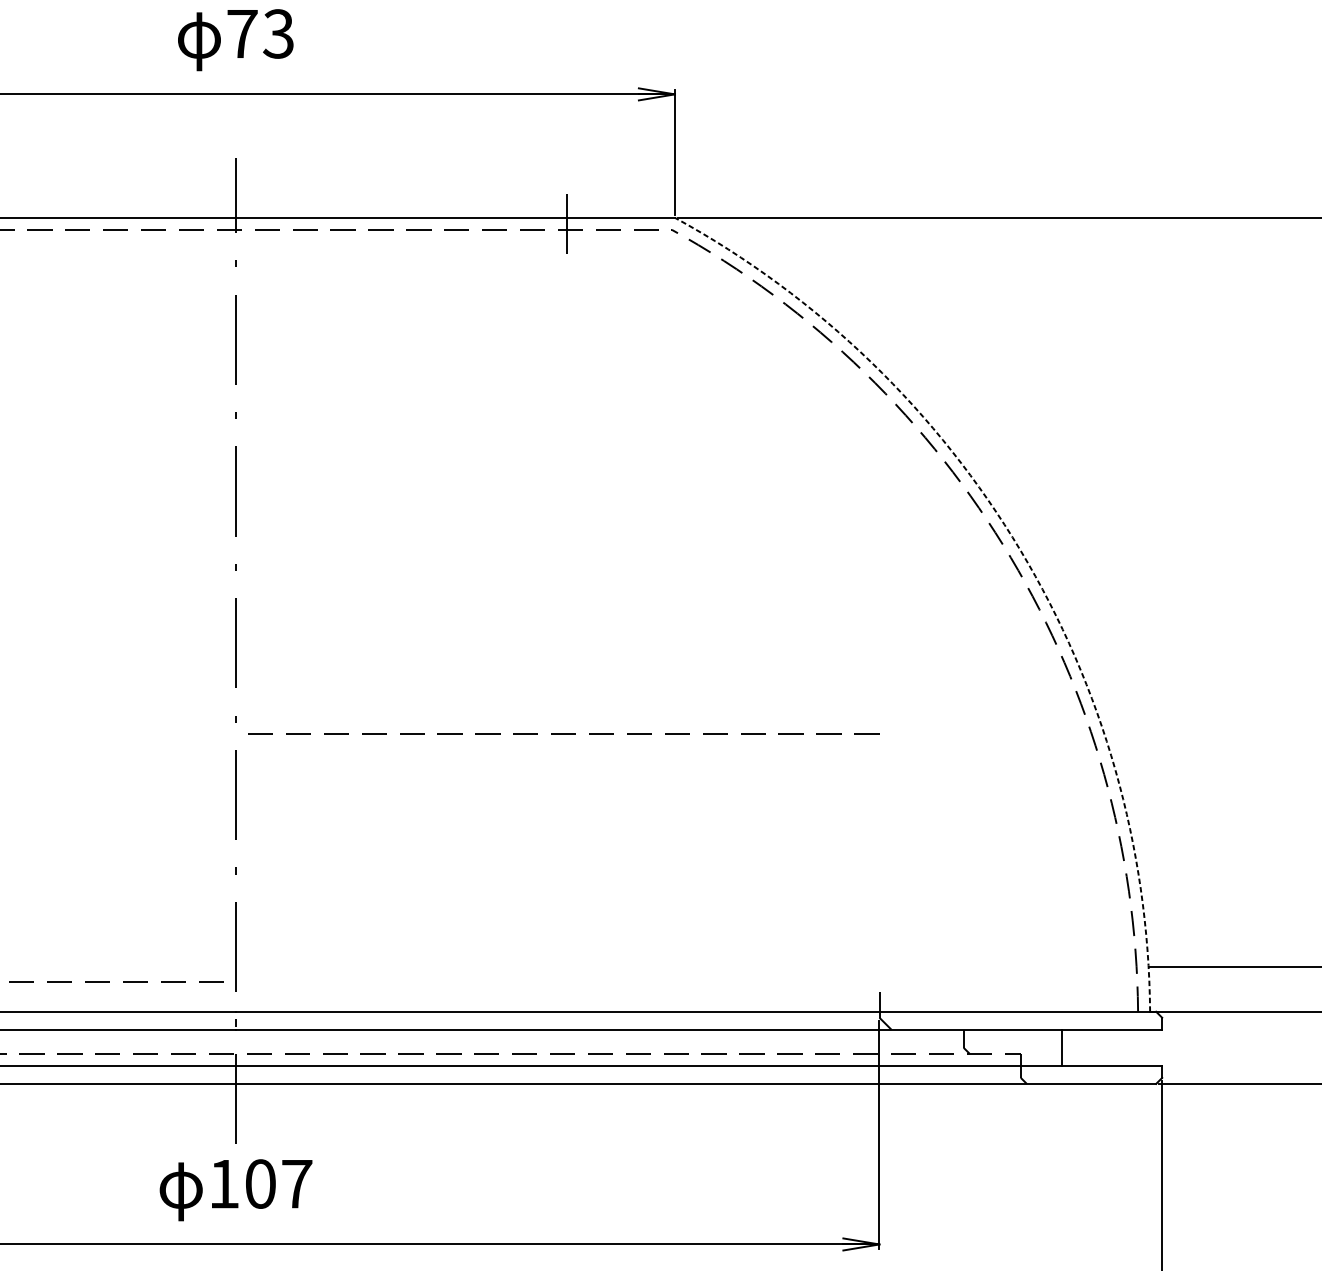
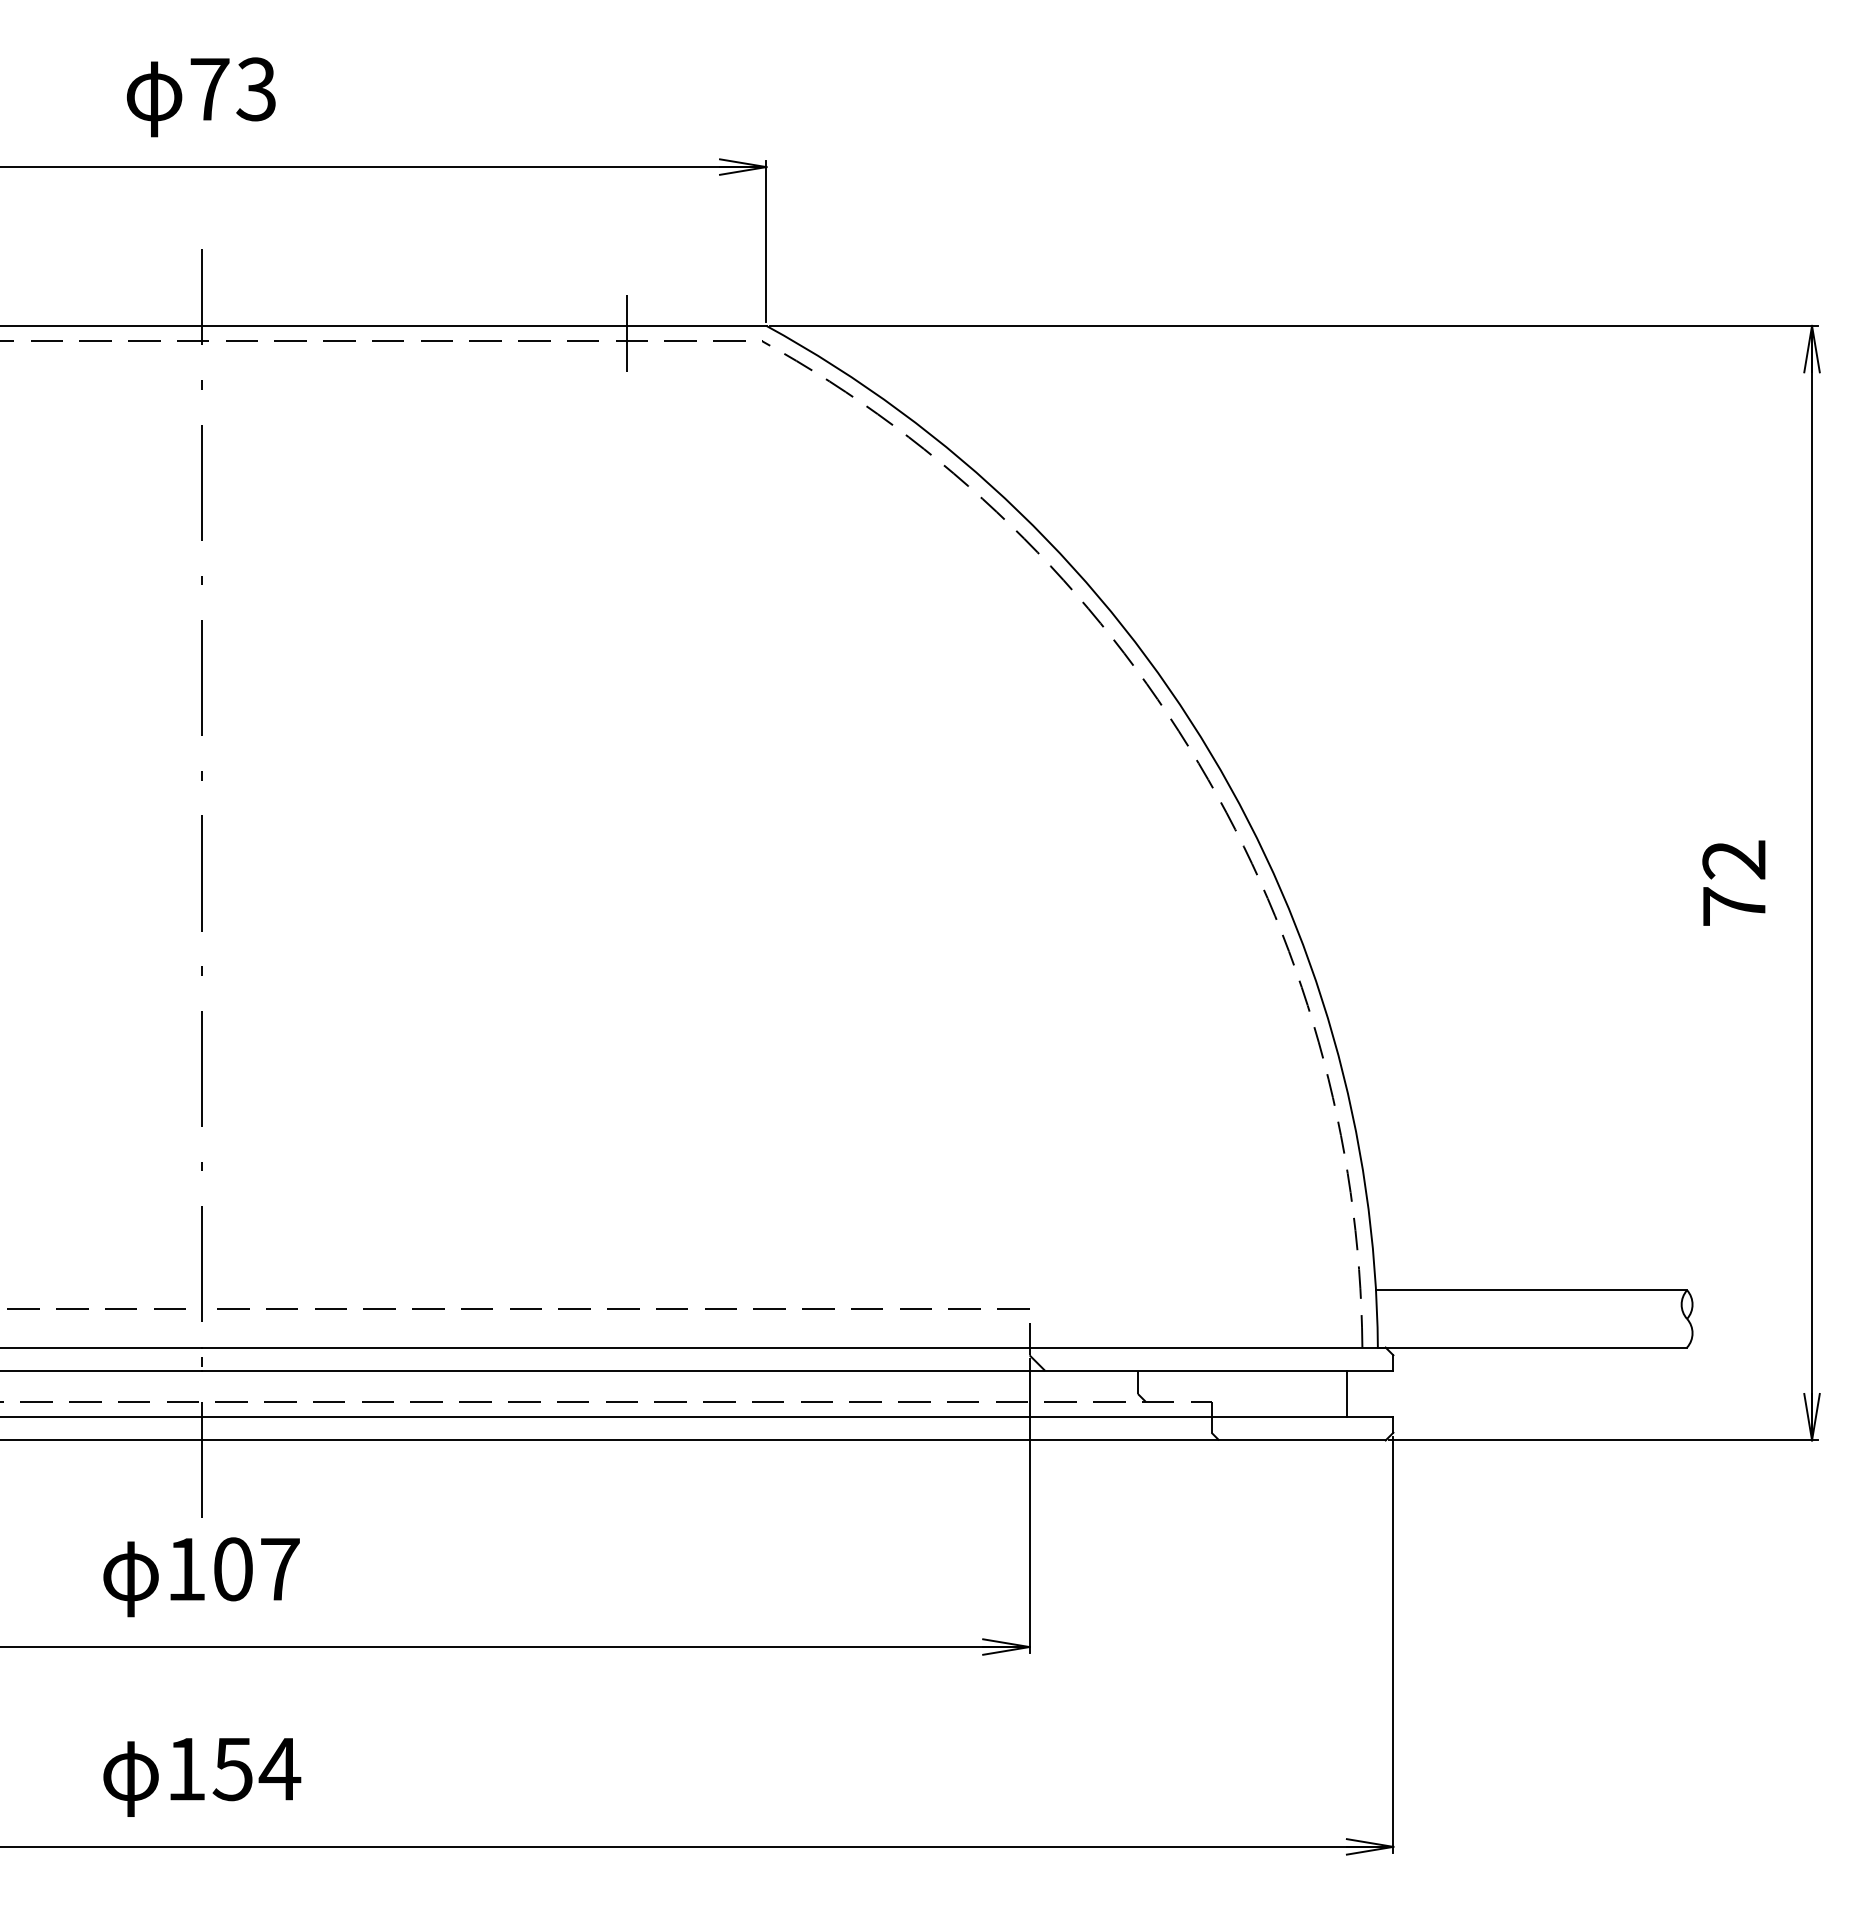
arc: (1020, 550) -> (1210, 753), dashed -> solid
line: (563, 733) -> (623, 1308), moved
line: (1061, 1047) -> (1346, 1393), moved

